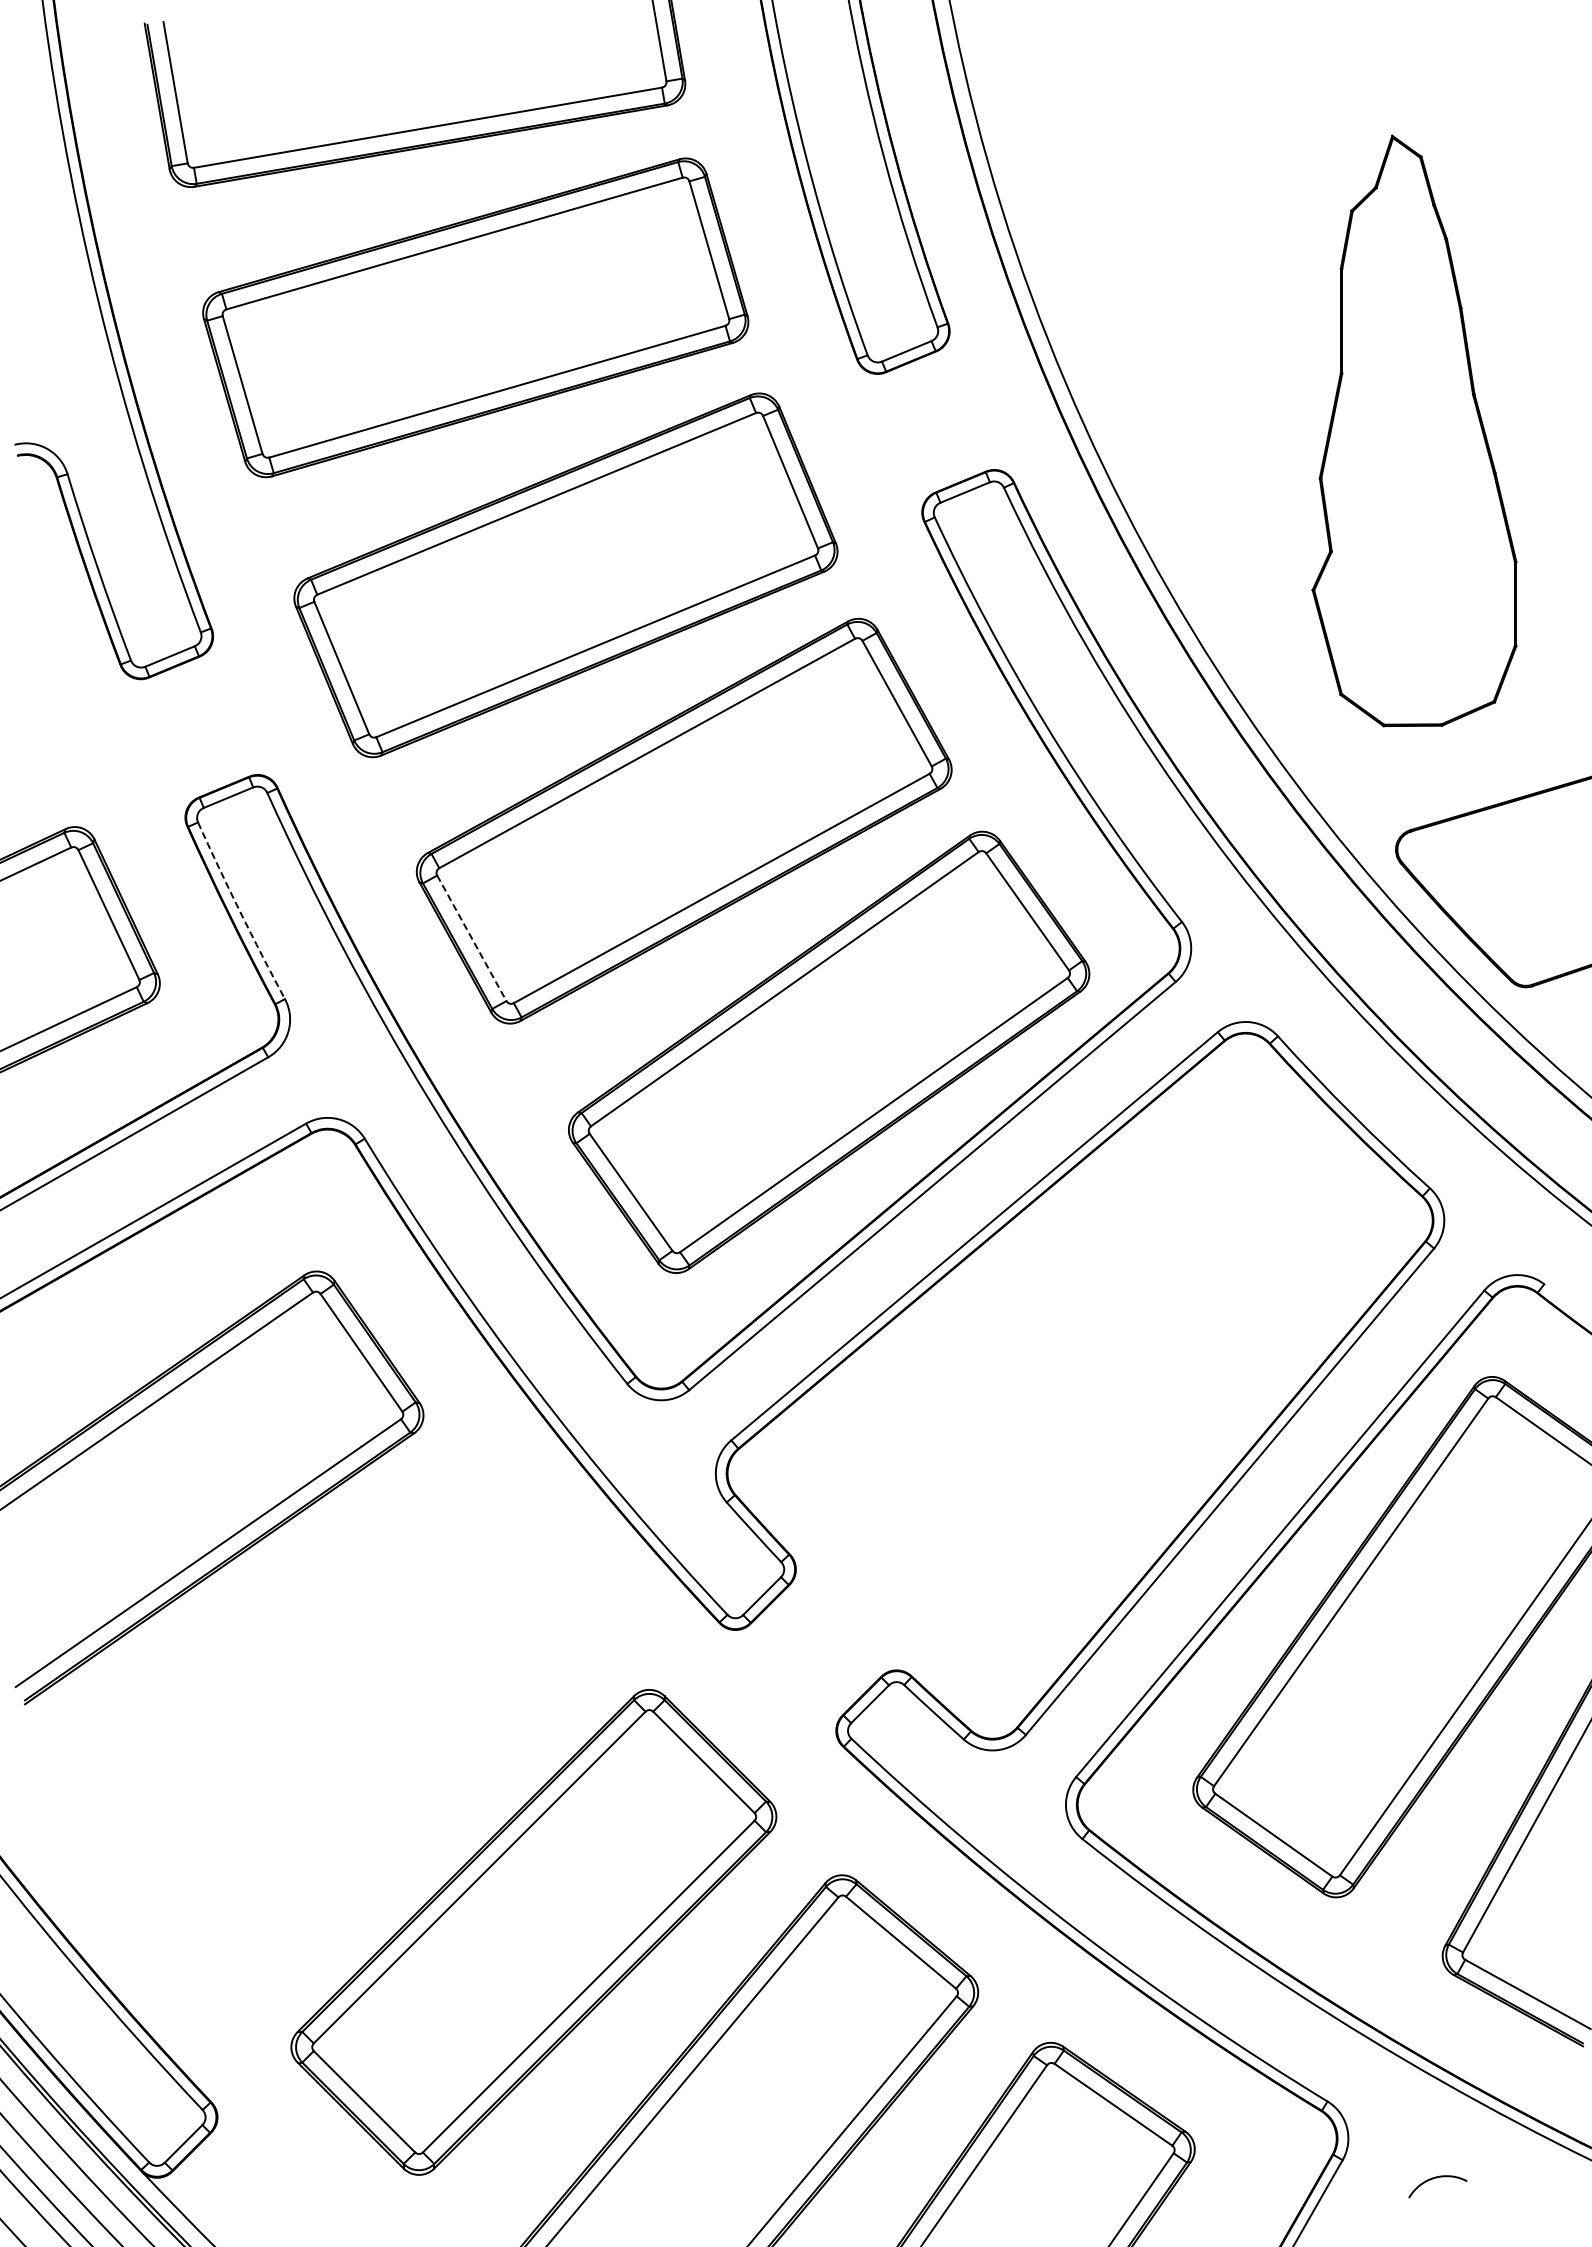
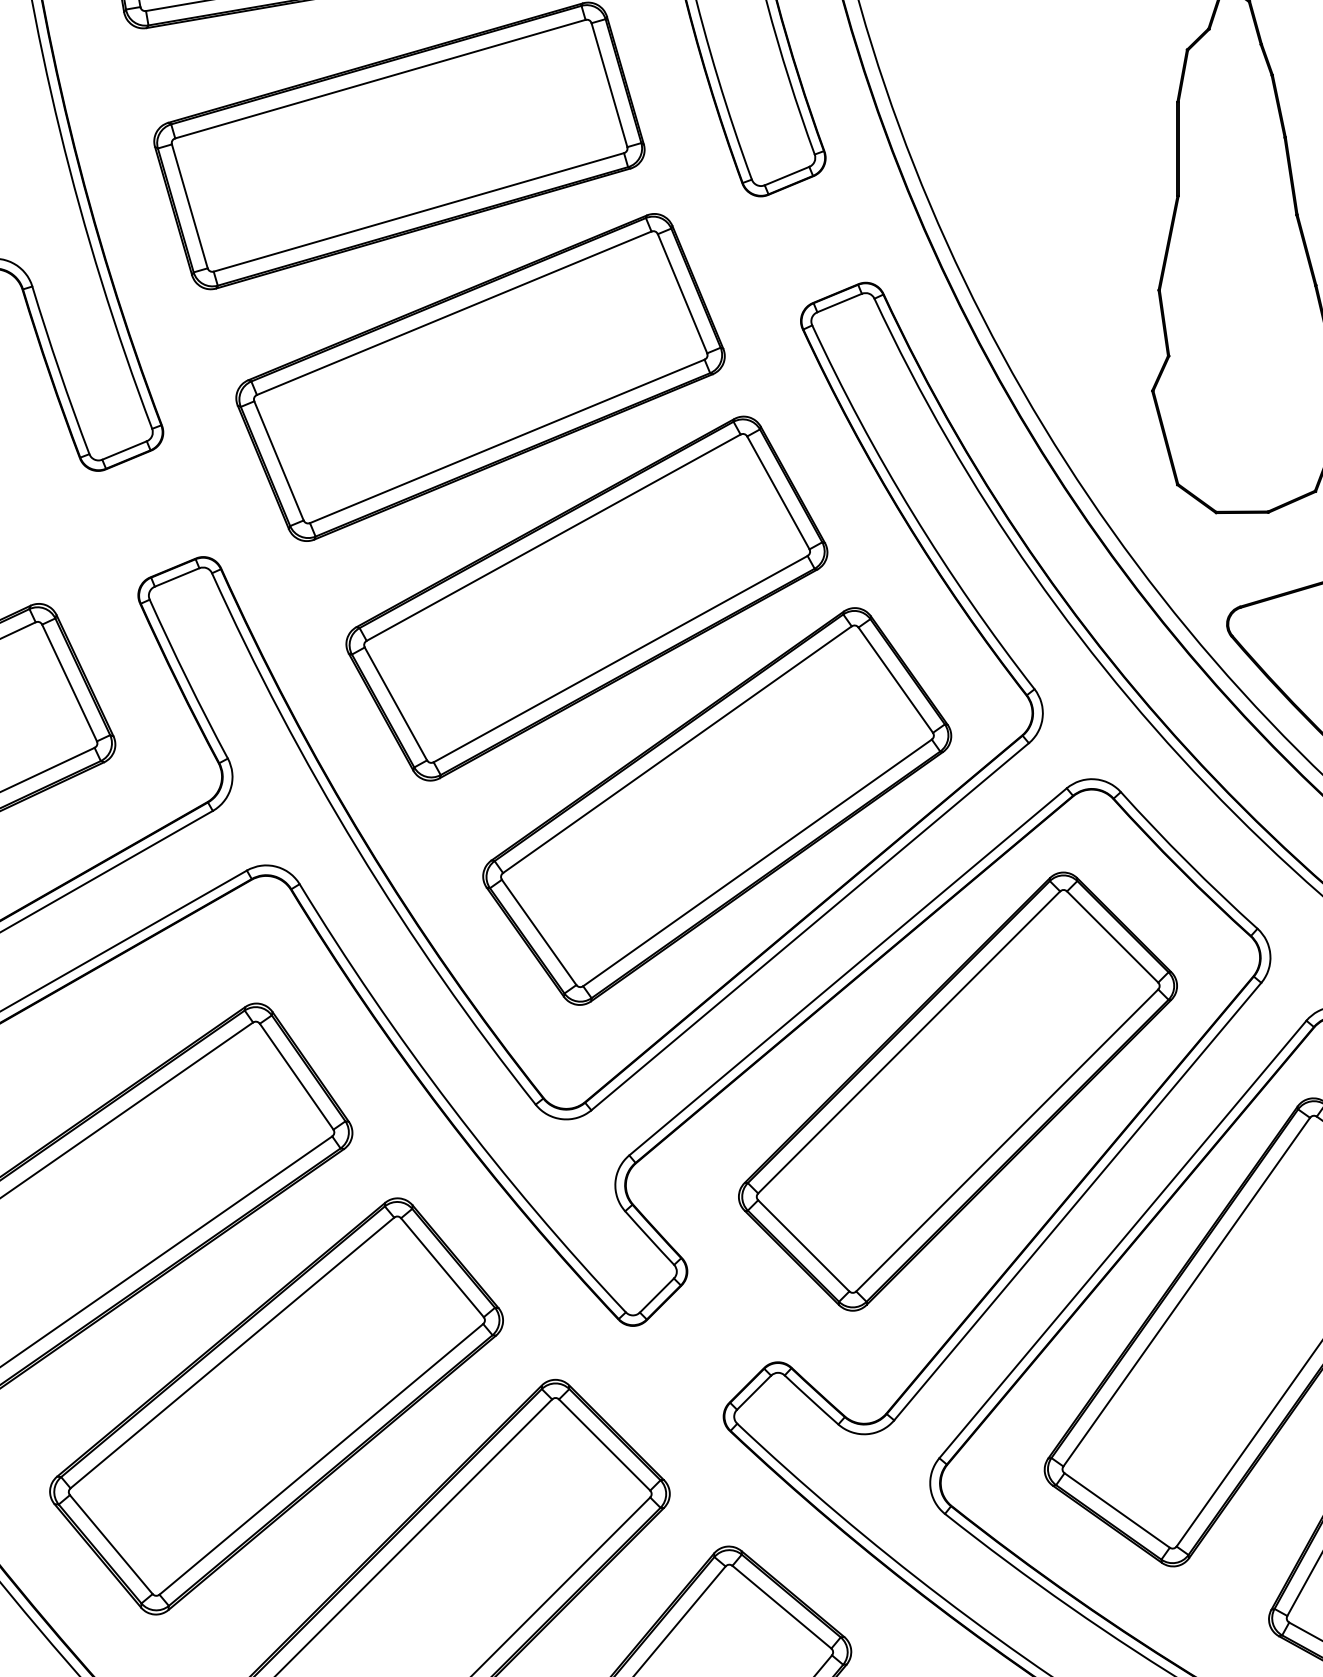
arc: (240, 911) -> (187, 679), dashed -> solid
line: (471, 938) -> (395, 704), dashed -> solid
part: (1096, 1368) -> (957, 1090), added
part: (338, 1719) -> (276, 1406), added

